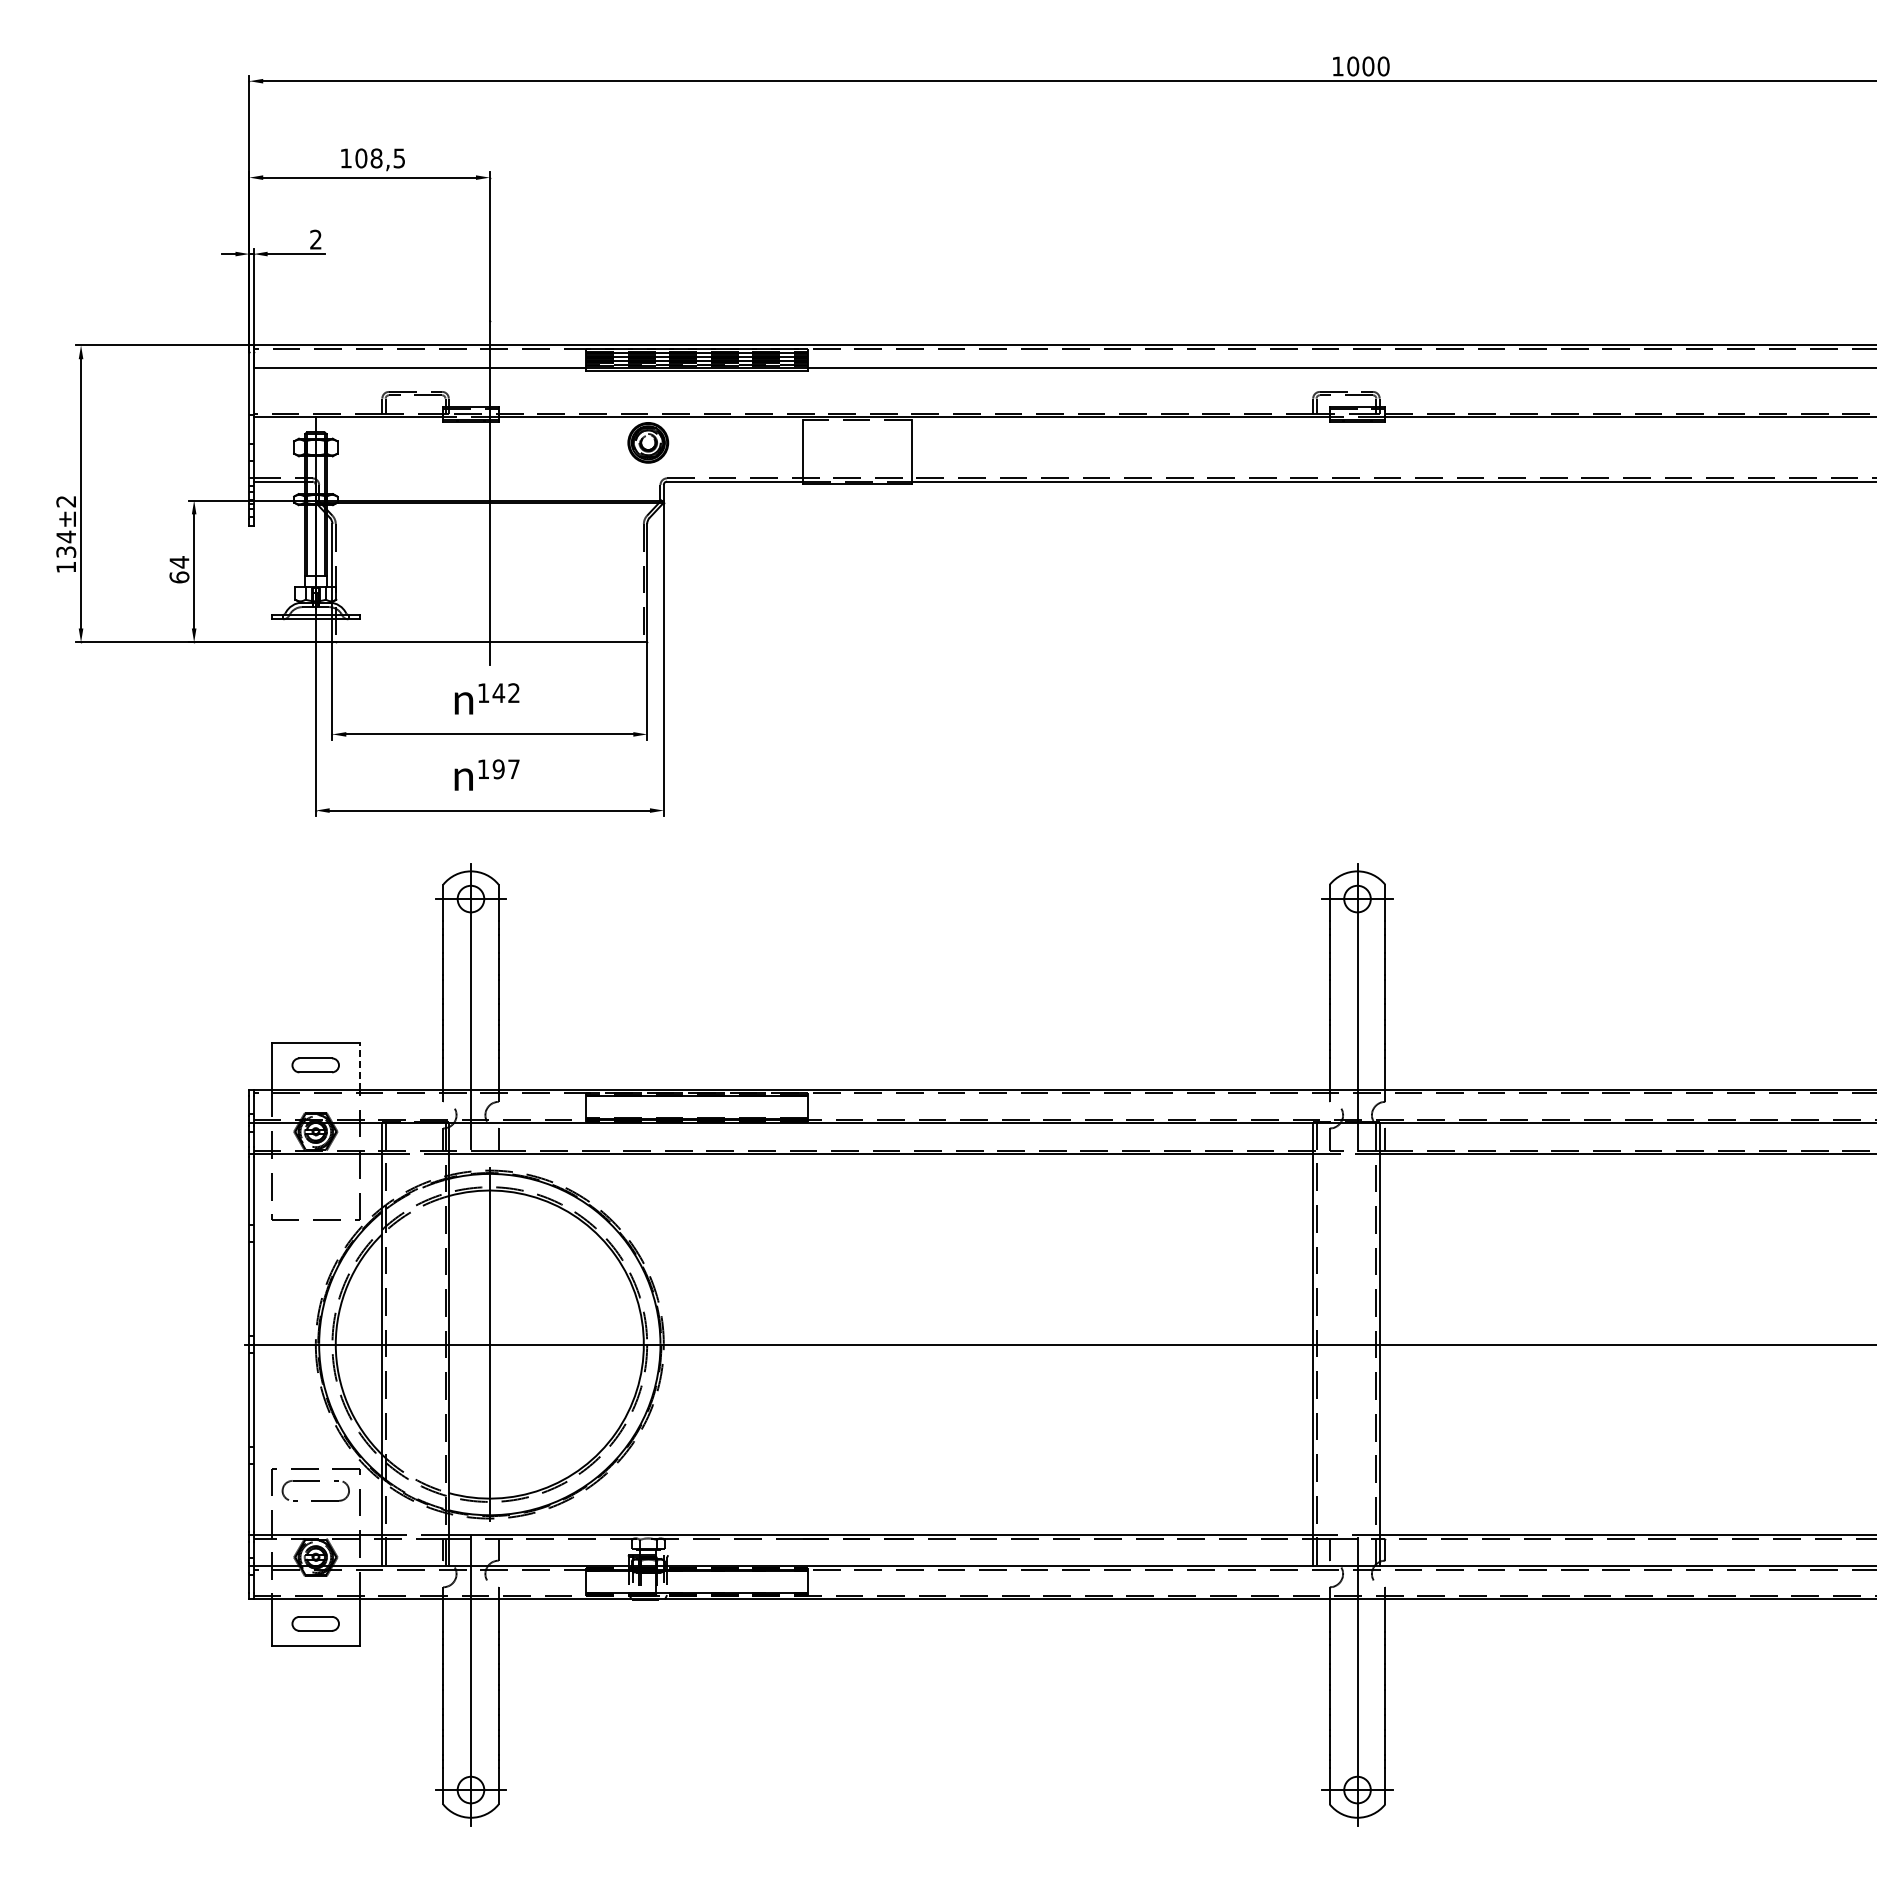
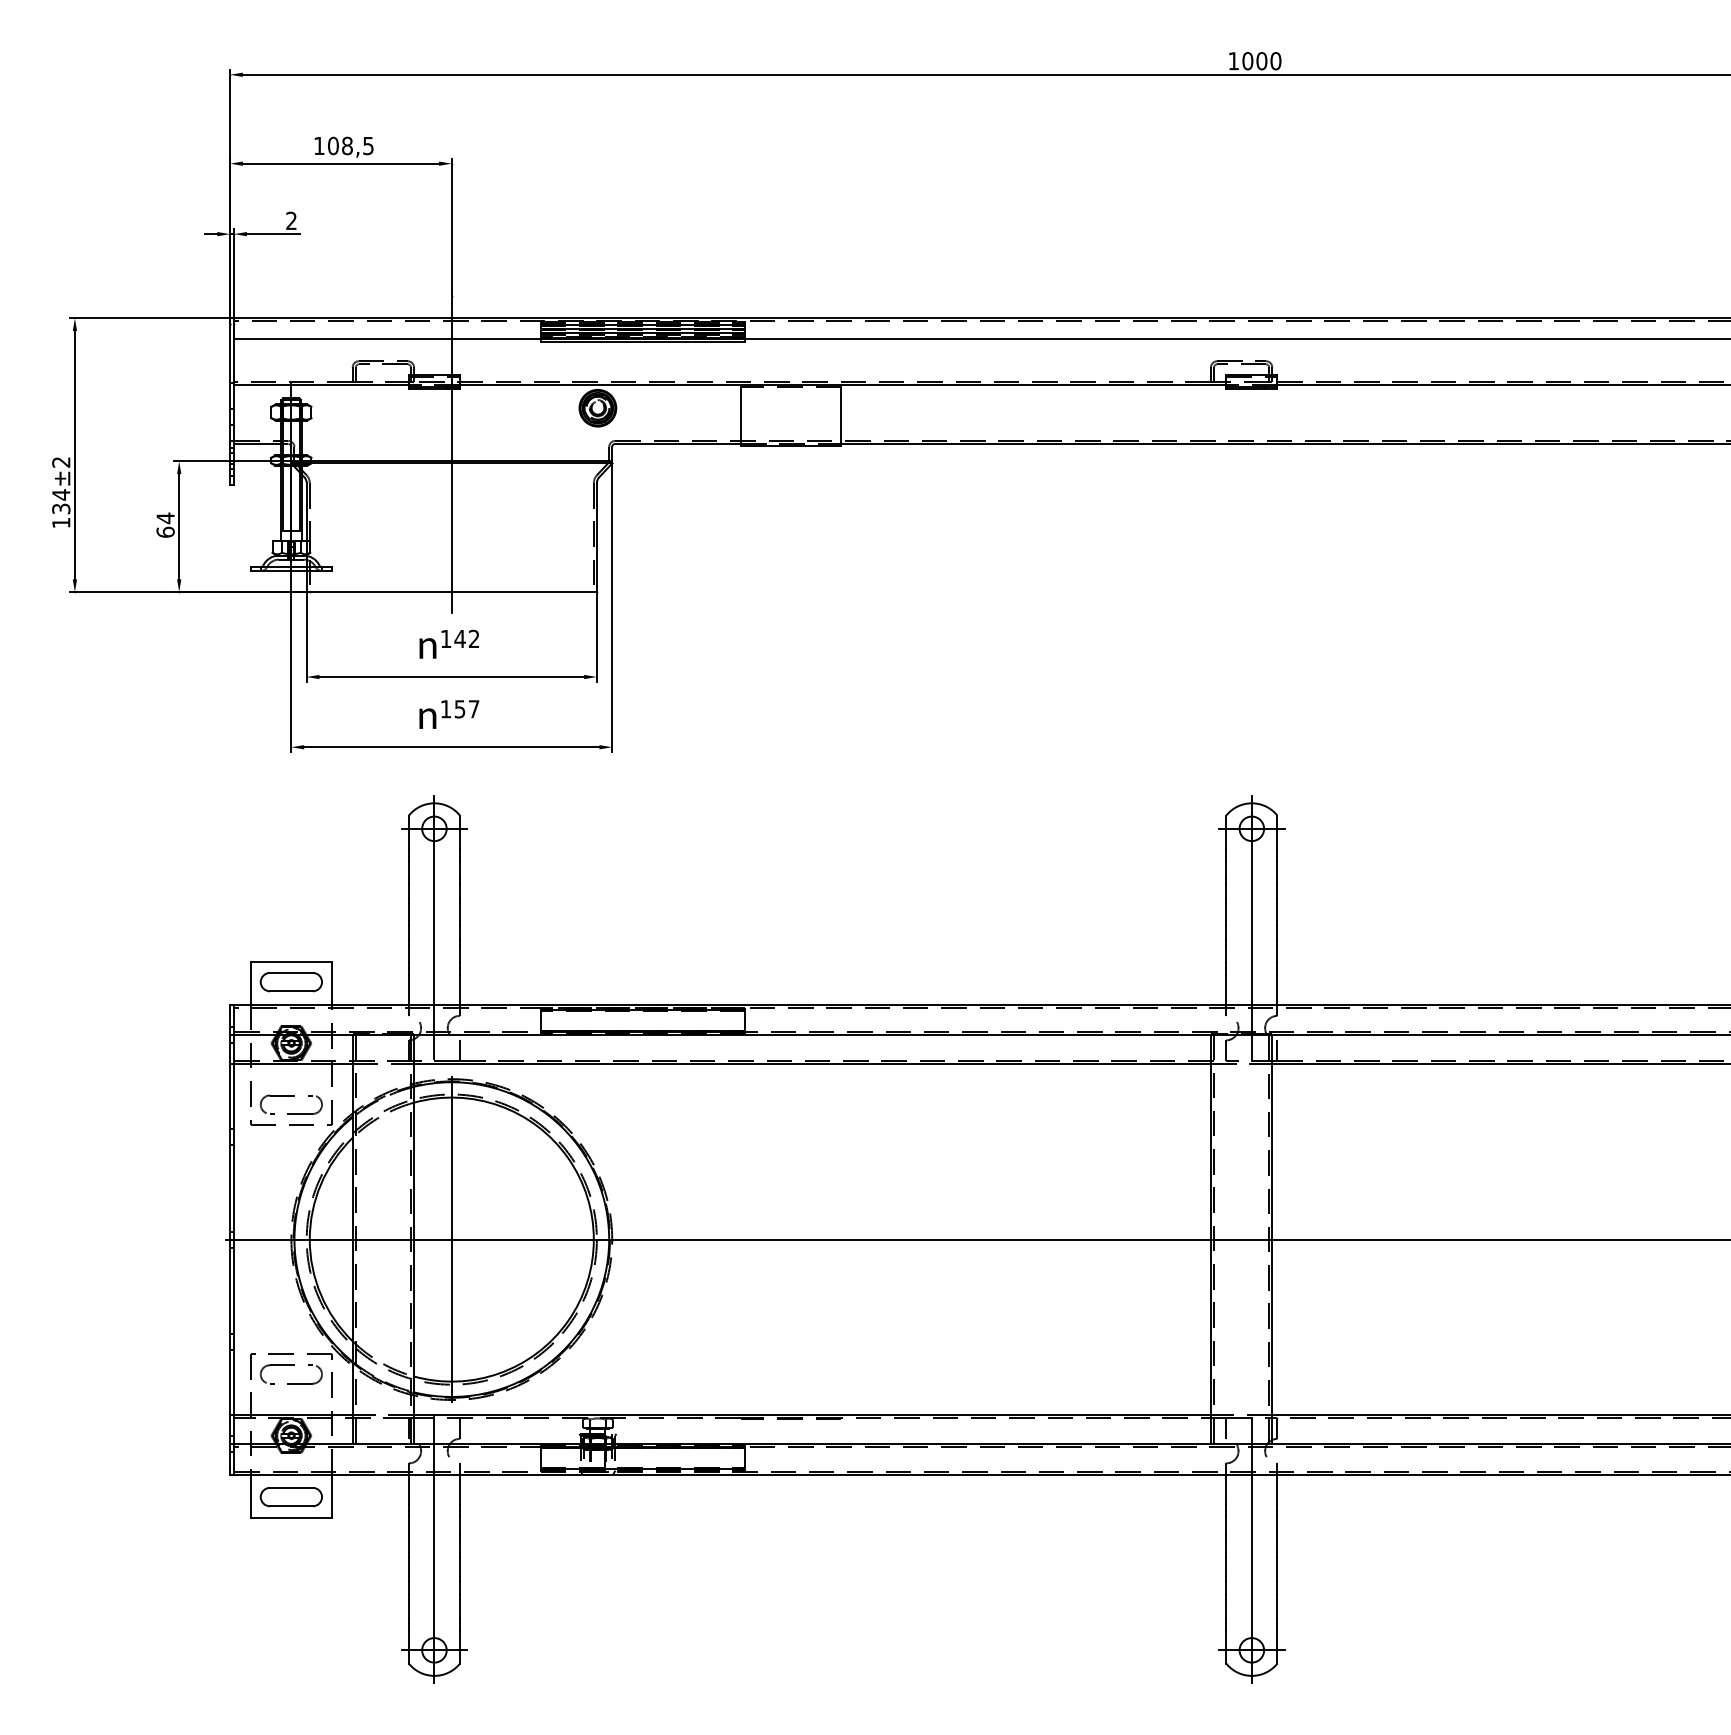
text: (498, 769) -> (459, 709), 197 -> 157
part: (315, 1065) -> (291, 982), size x1.43
line: (360, 1065) -> (332, 982), dashed -> solid
part: (315, 1207) -> (291, 1113), added
part: (315, 1623) -> (291, 1496), size x1.43

